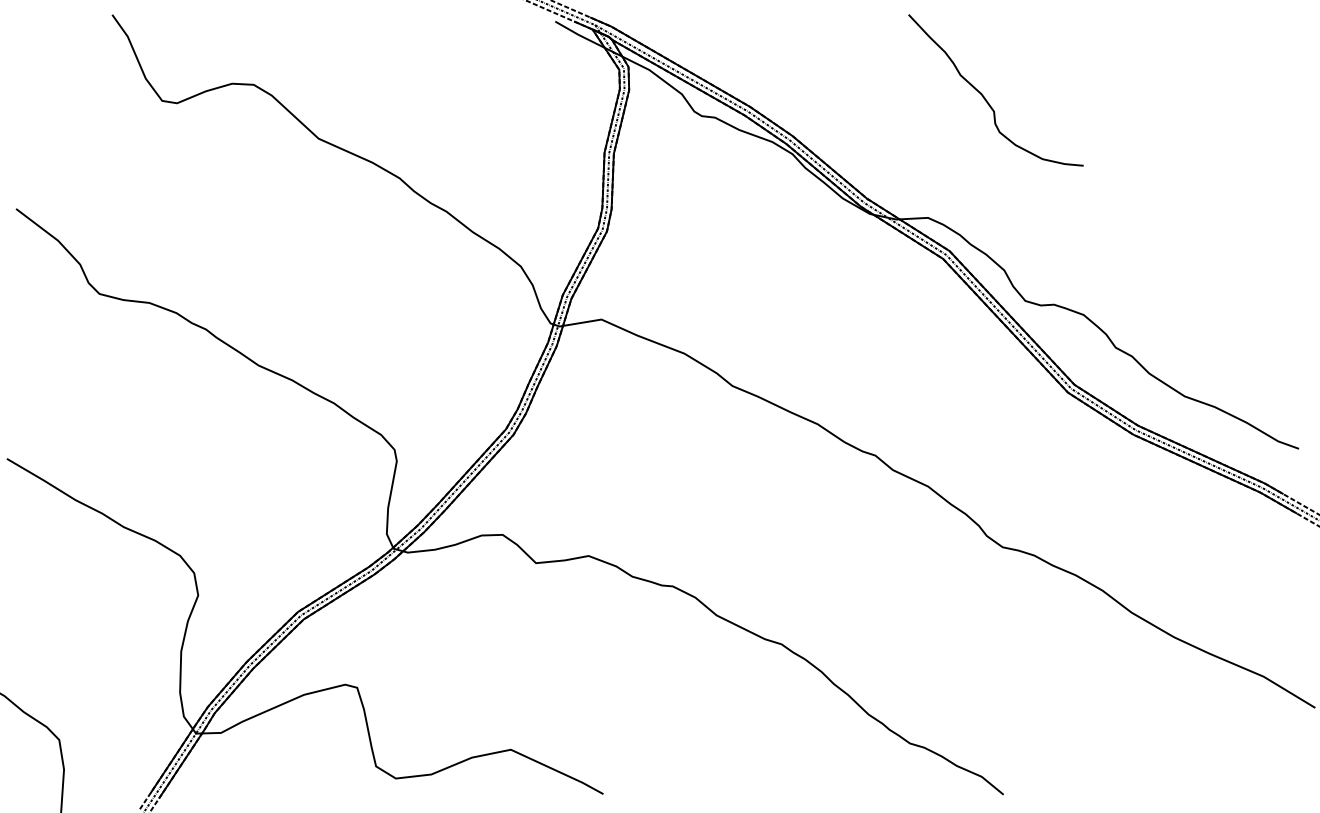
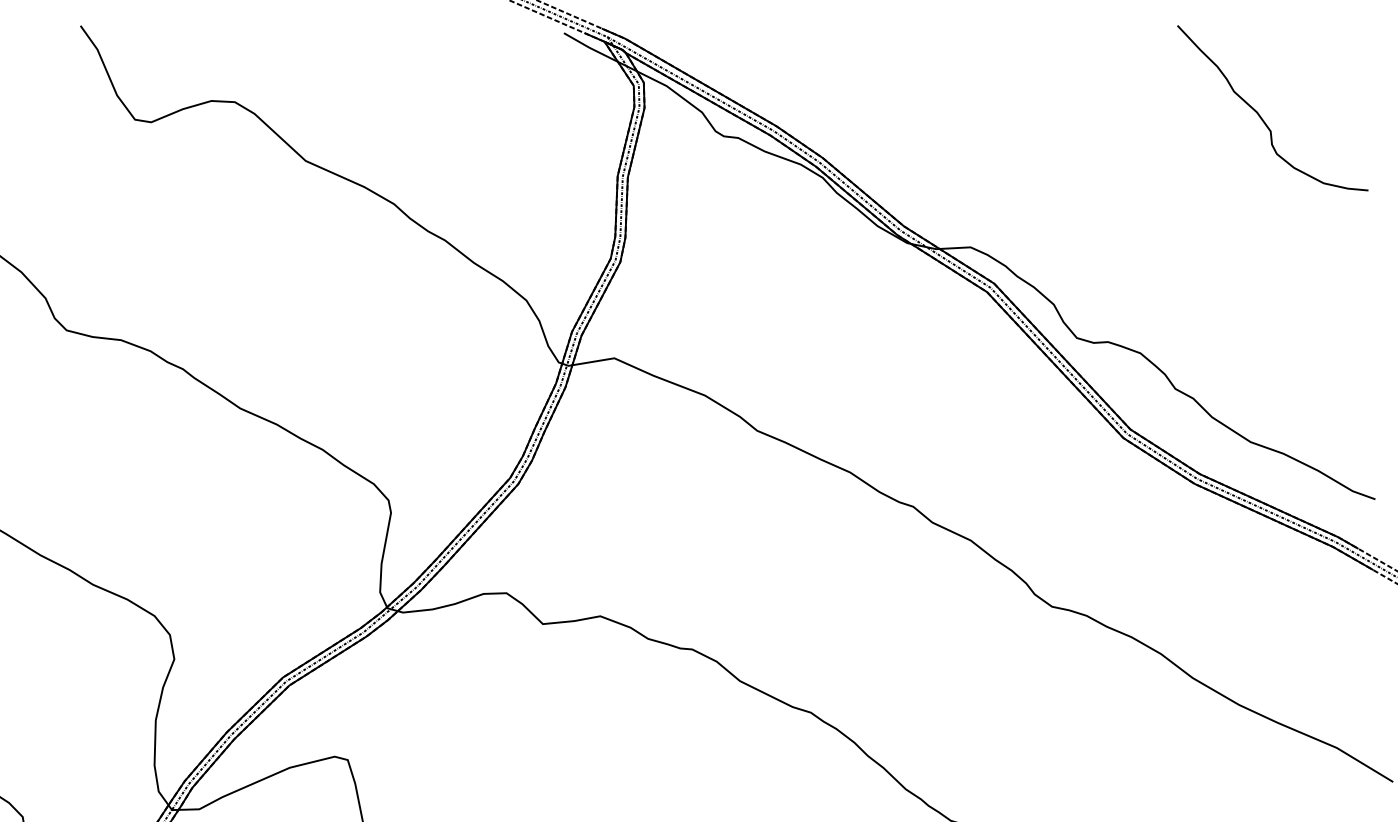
part: (985, 97) -> (1261, 115), moved

